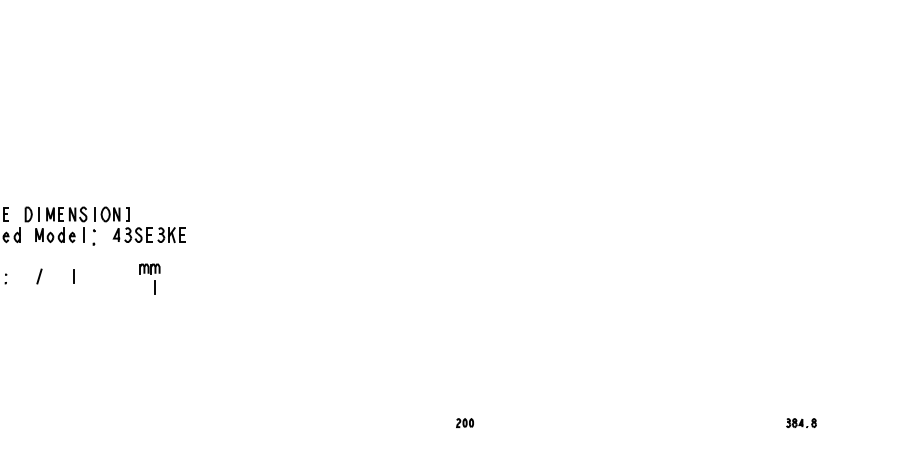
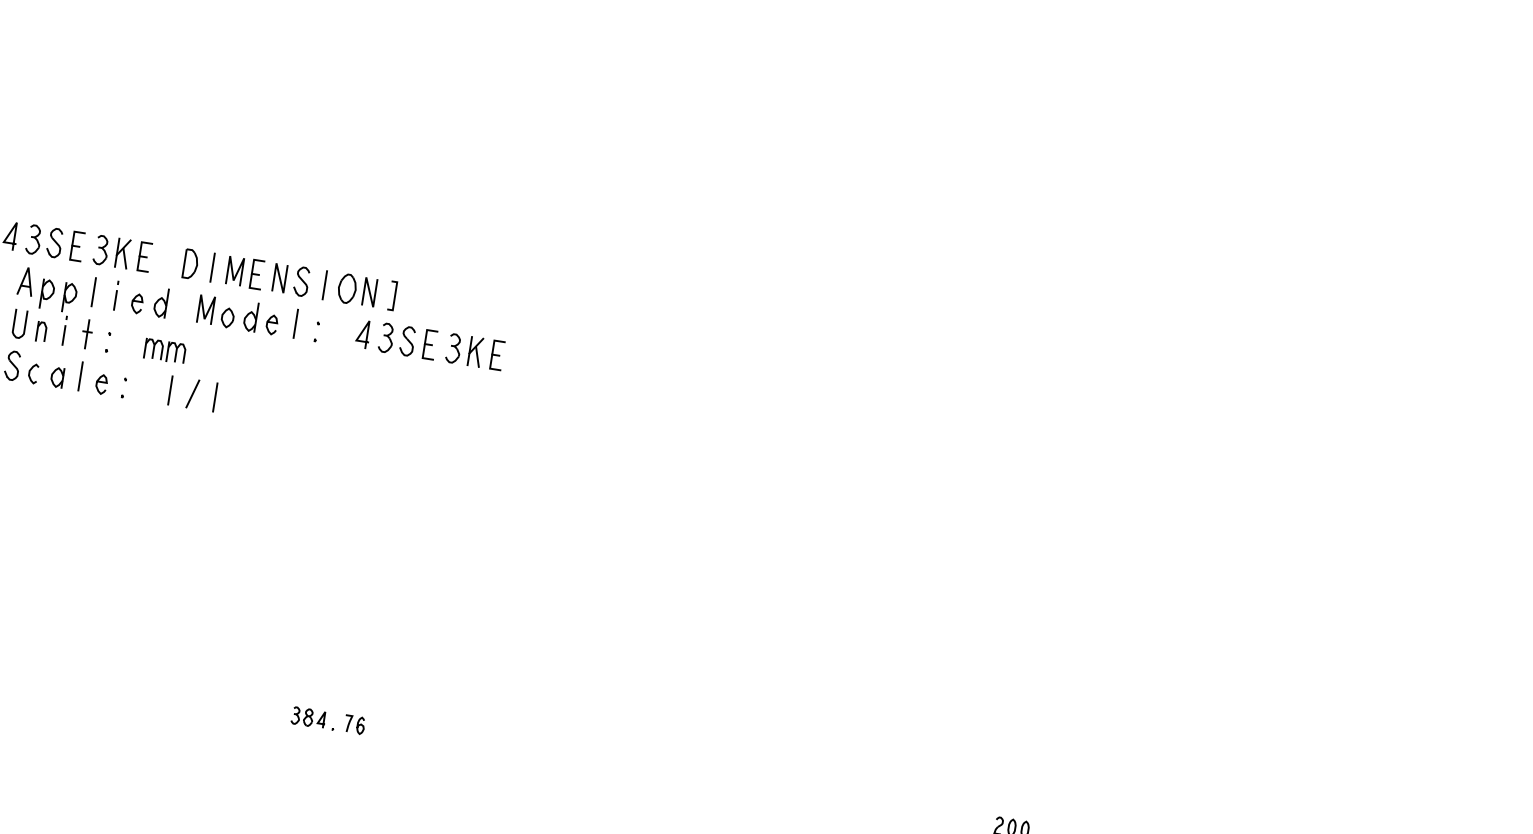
part: (94, 237) -> (317, 332), size x0.62
line: (73, 276) -> (215, 397), moved
part: (149, 278) -> (161, 370), moved
part: (128, 423) -> (327, 721), added

